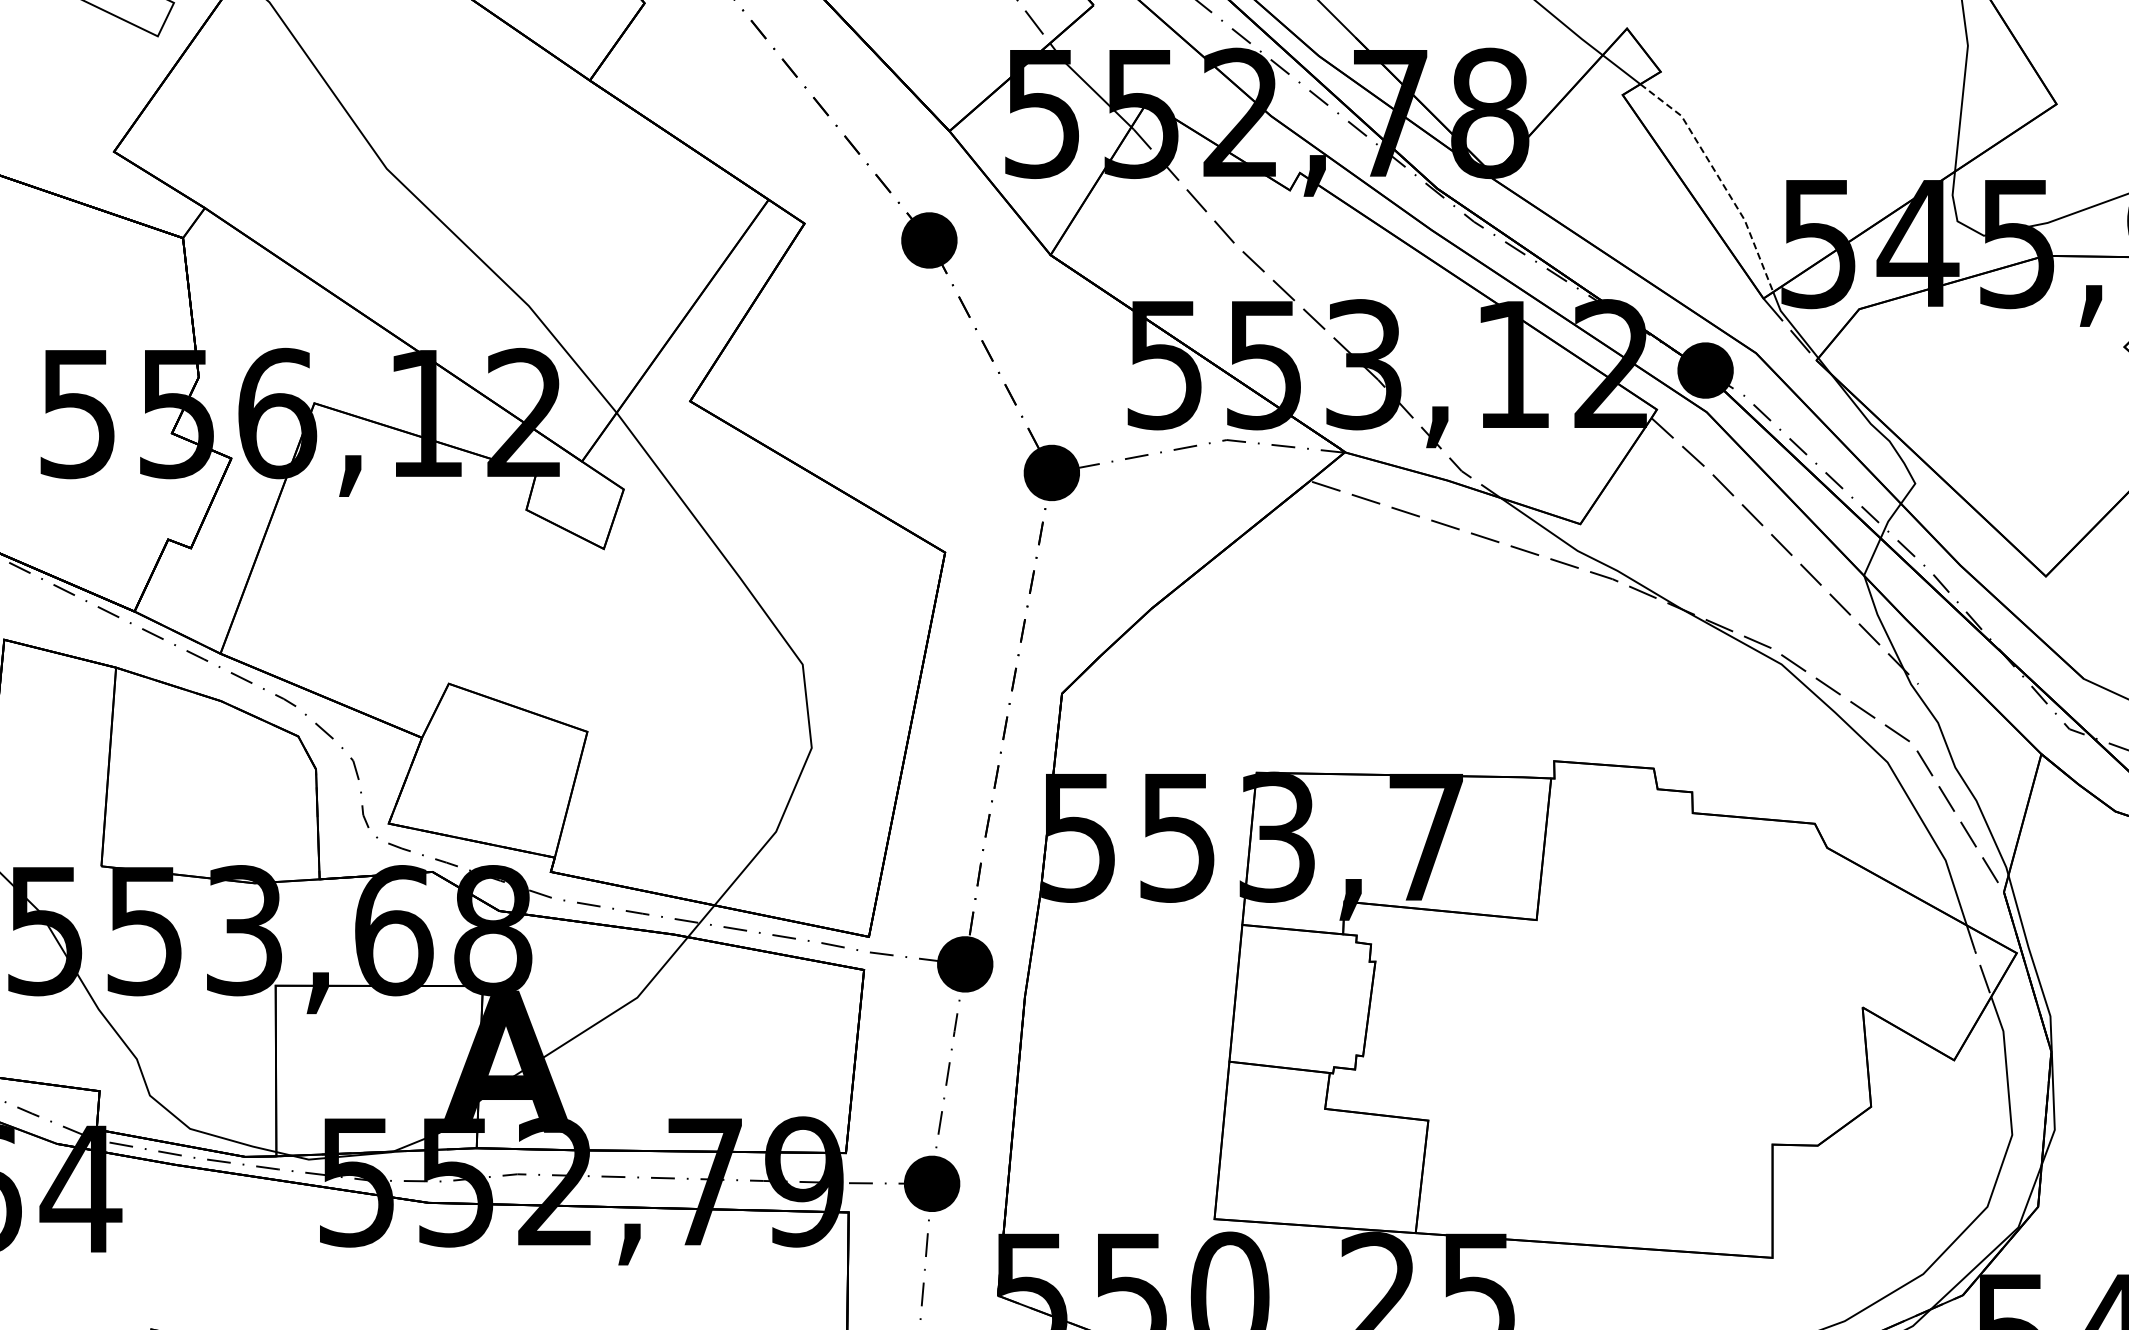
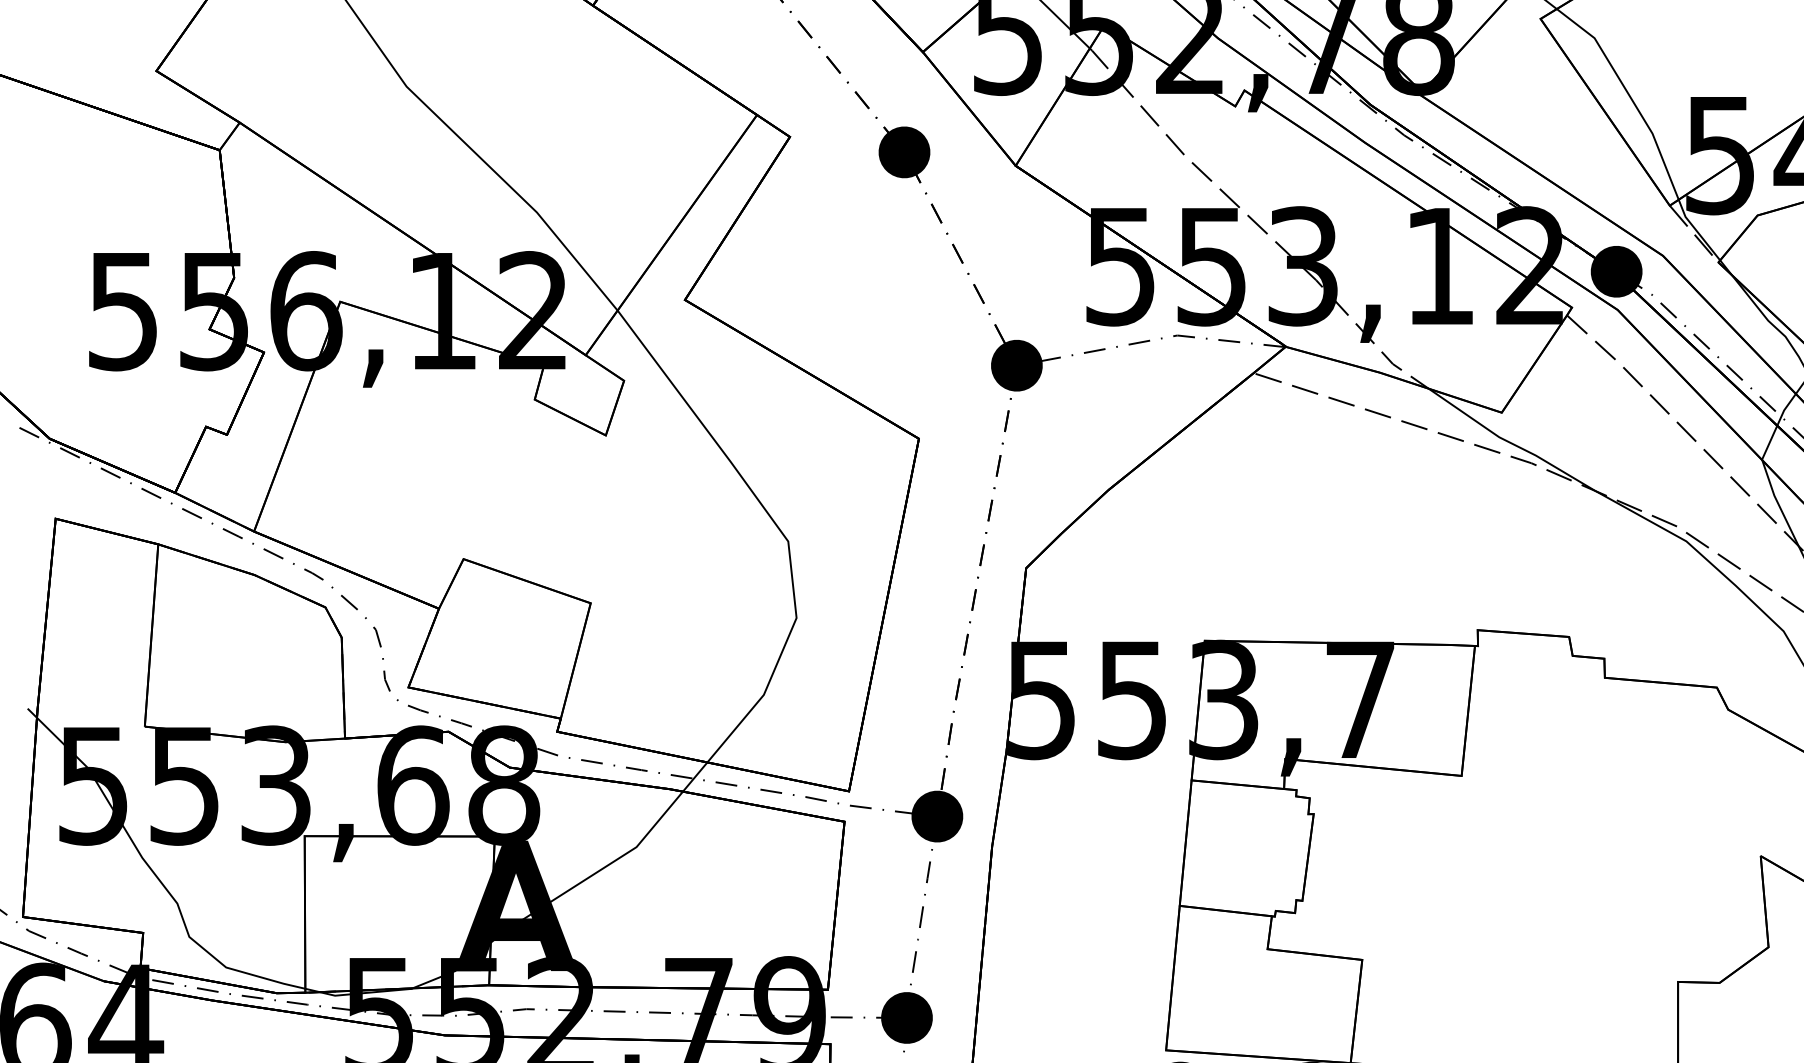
line: (1719, 179) -> (1629, 96), dashed -> solid

